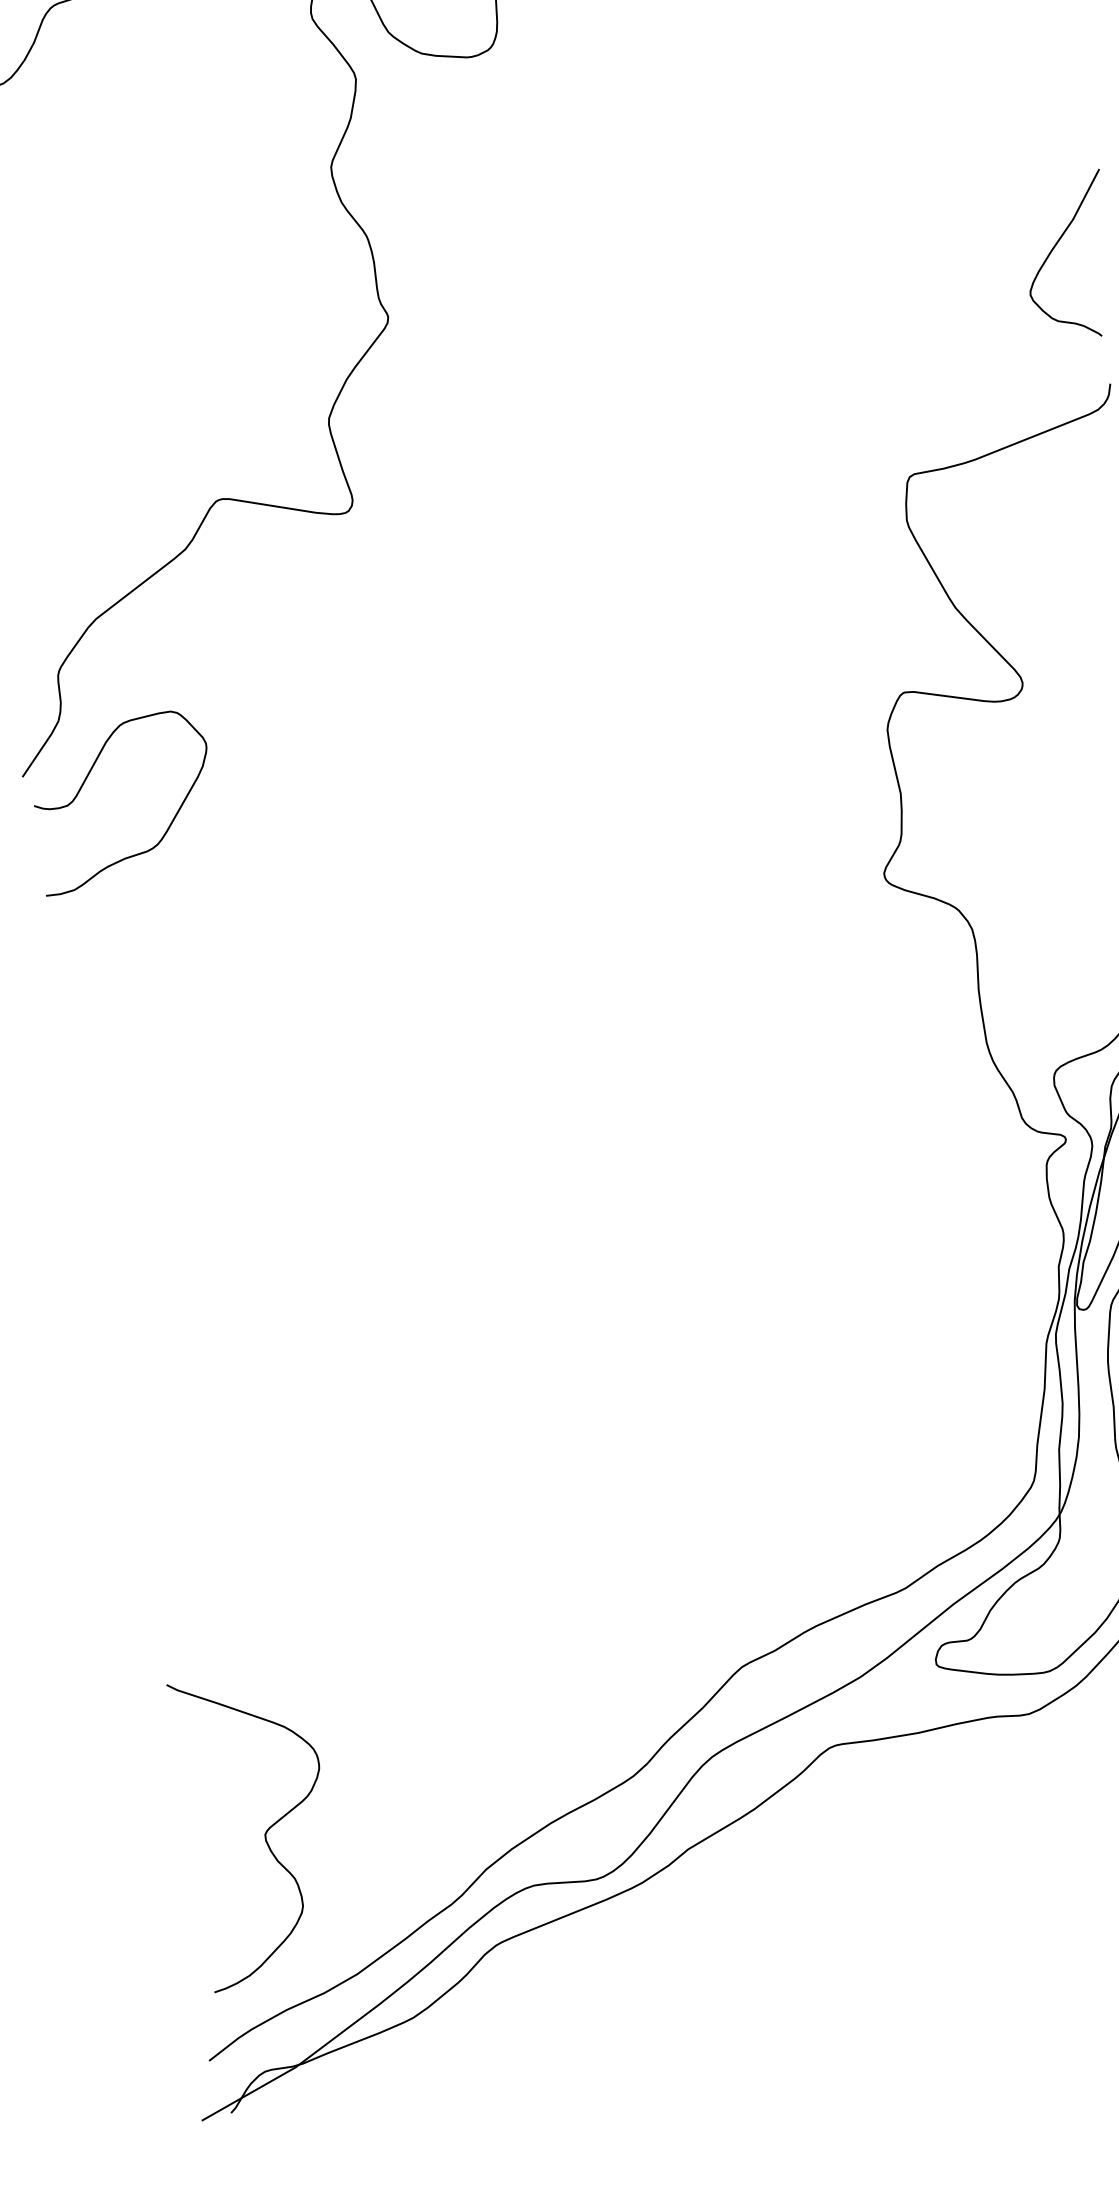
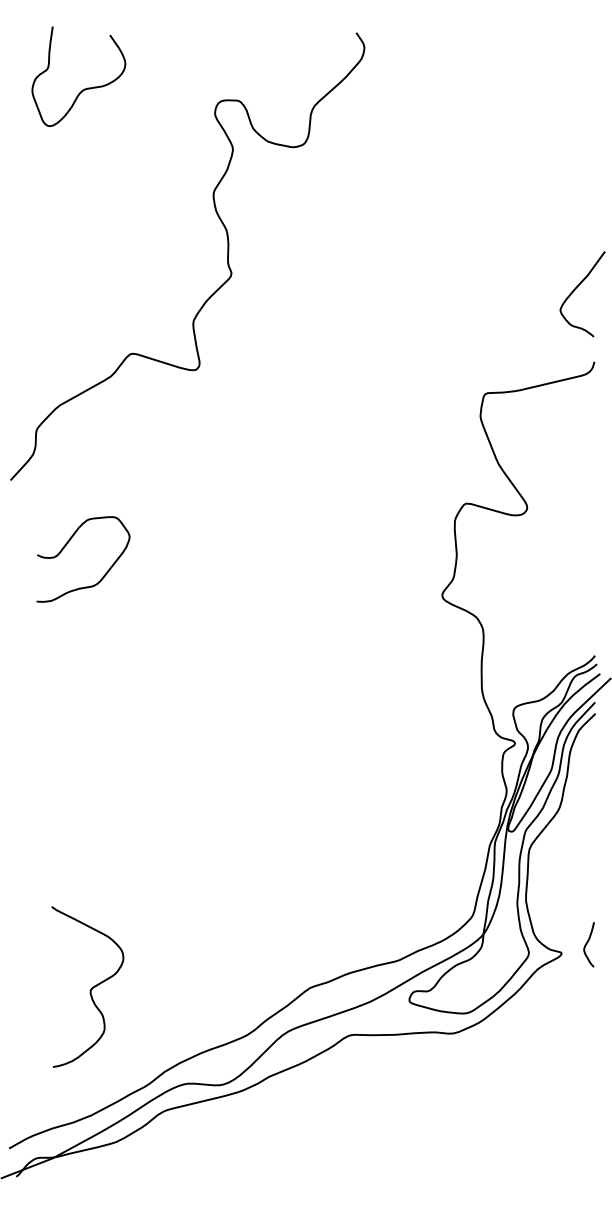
curve: (86, 783) -> (65, 547), moved
curve: (265, 1828) -> (91, 987), moved

